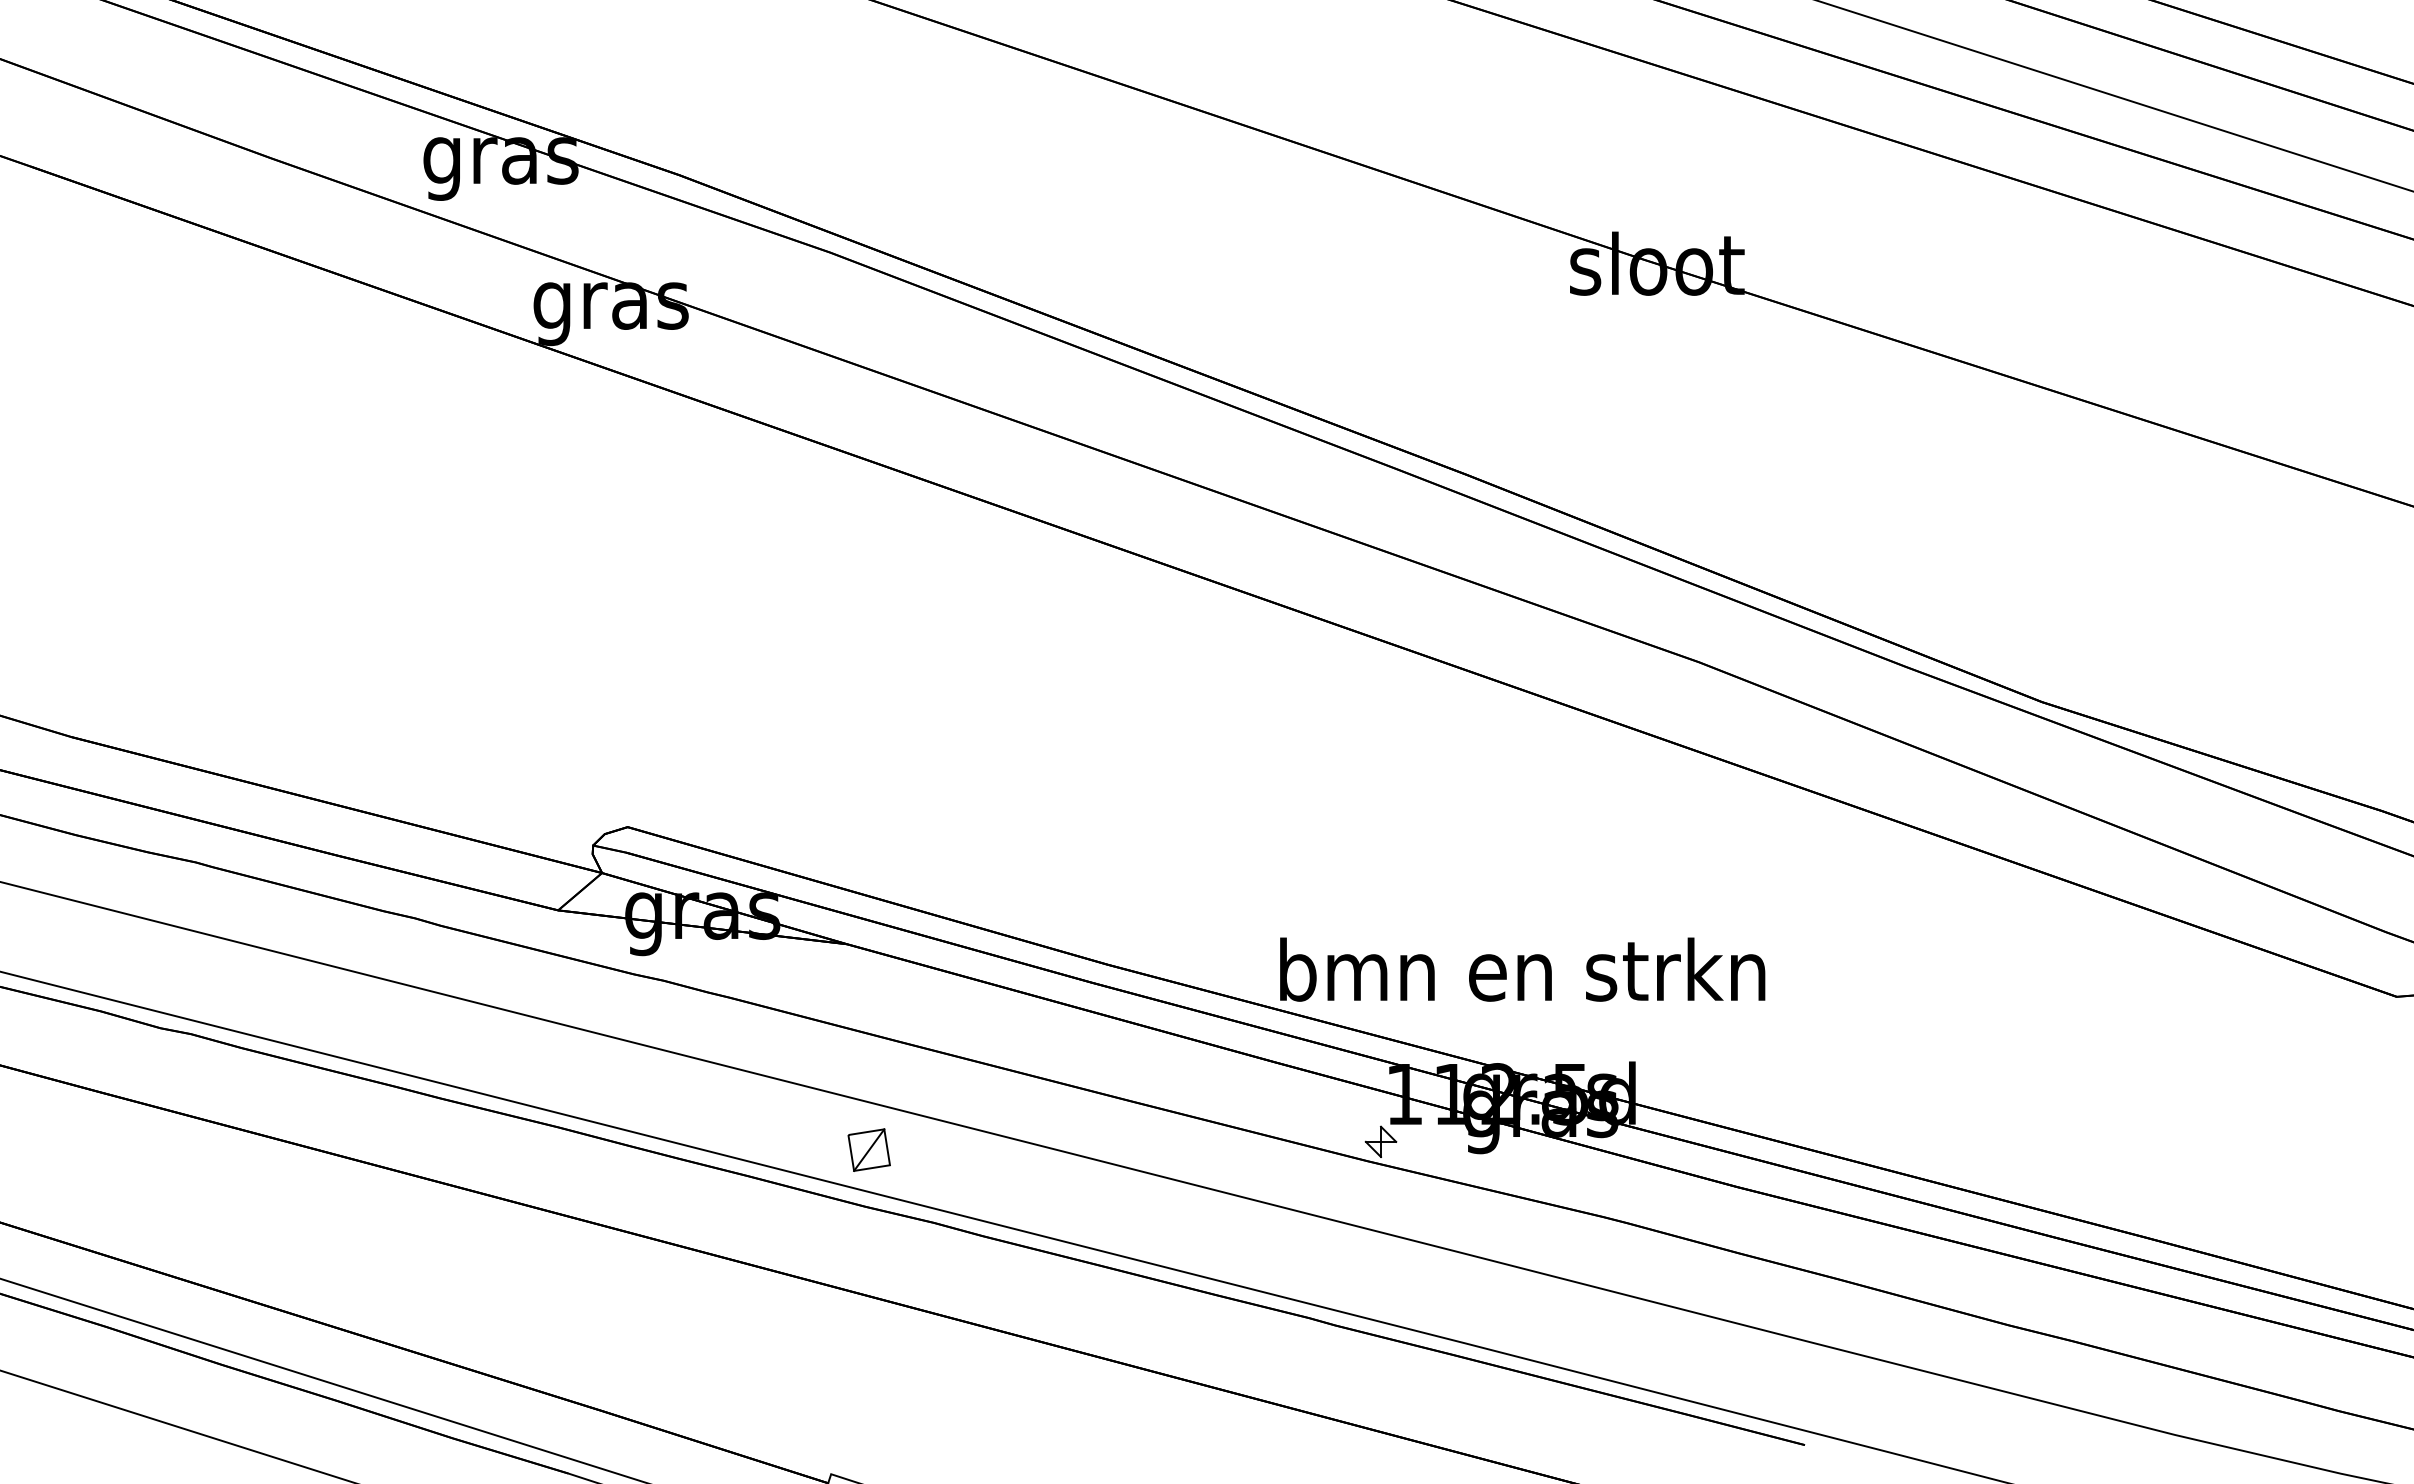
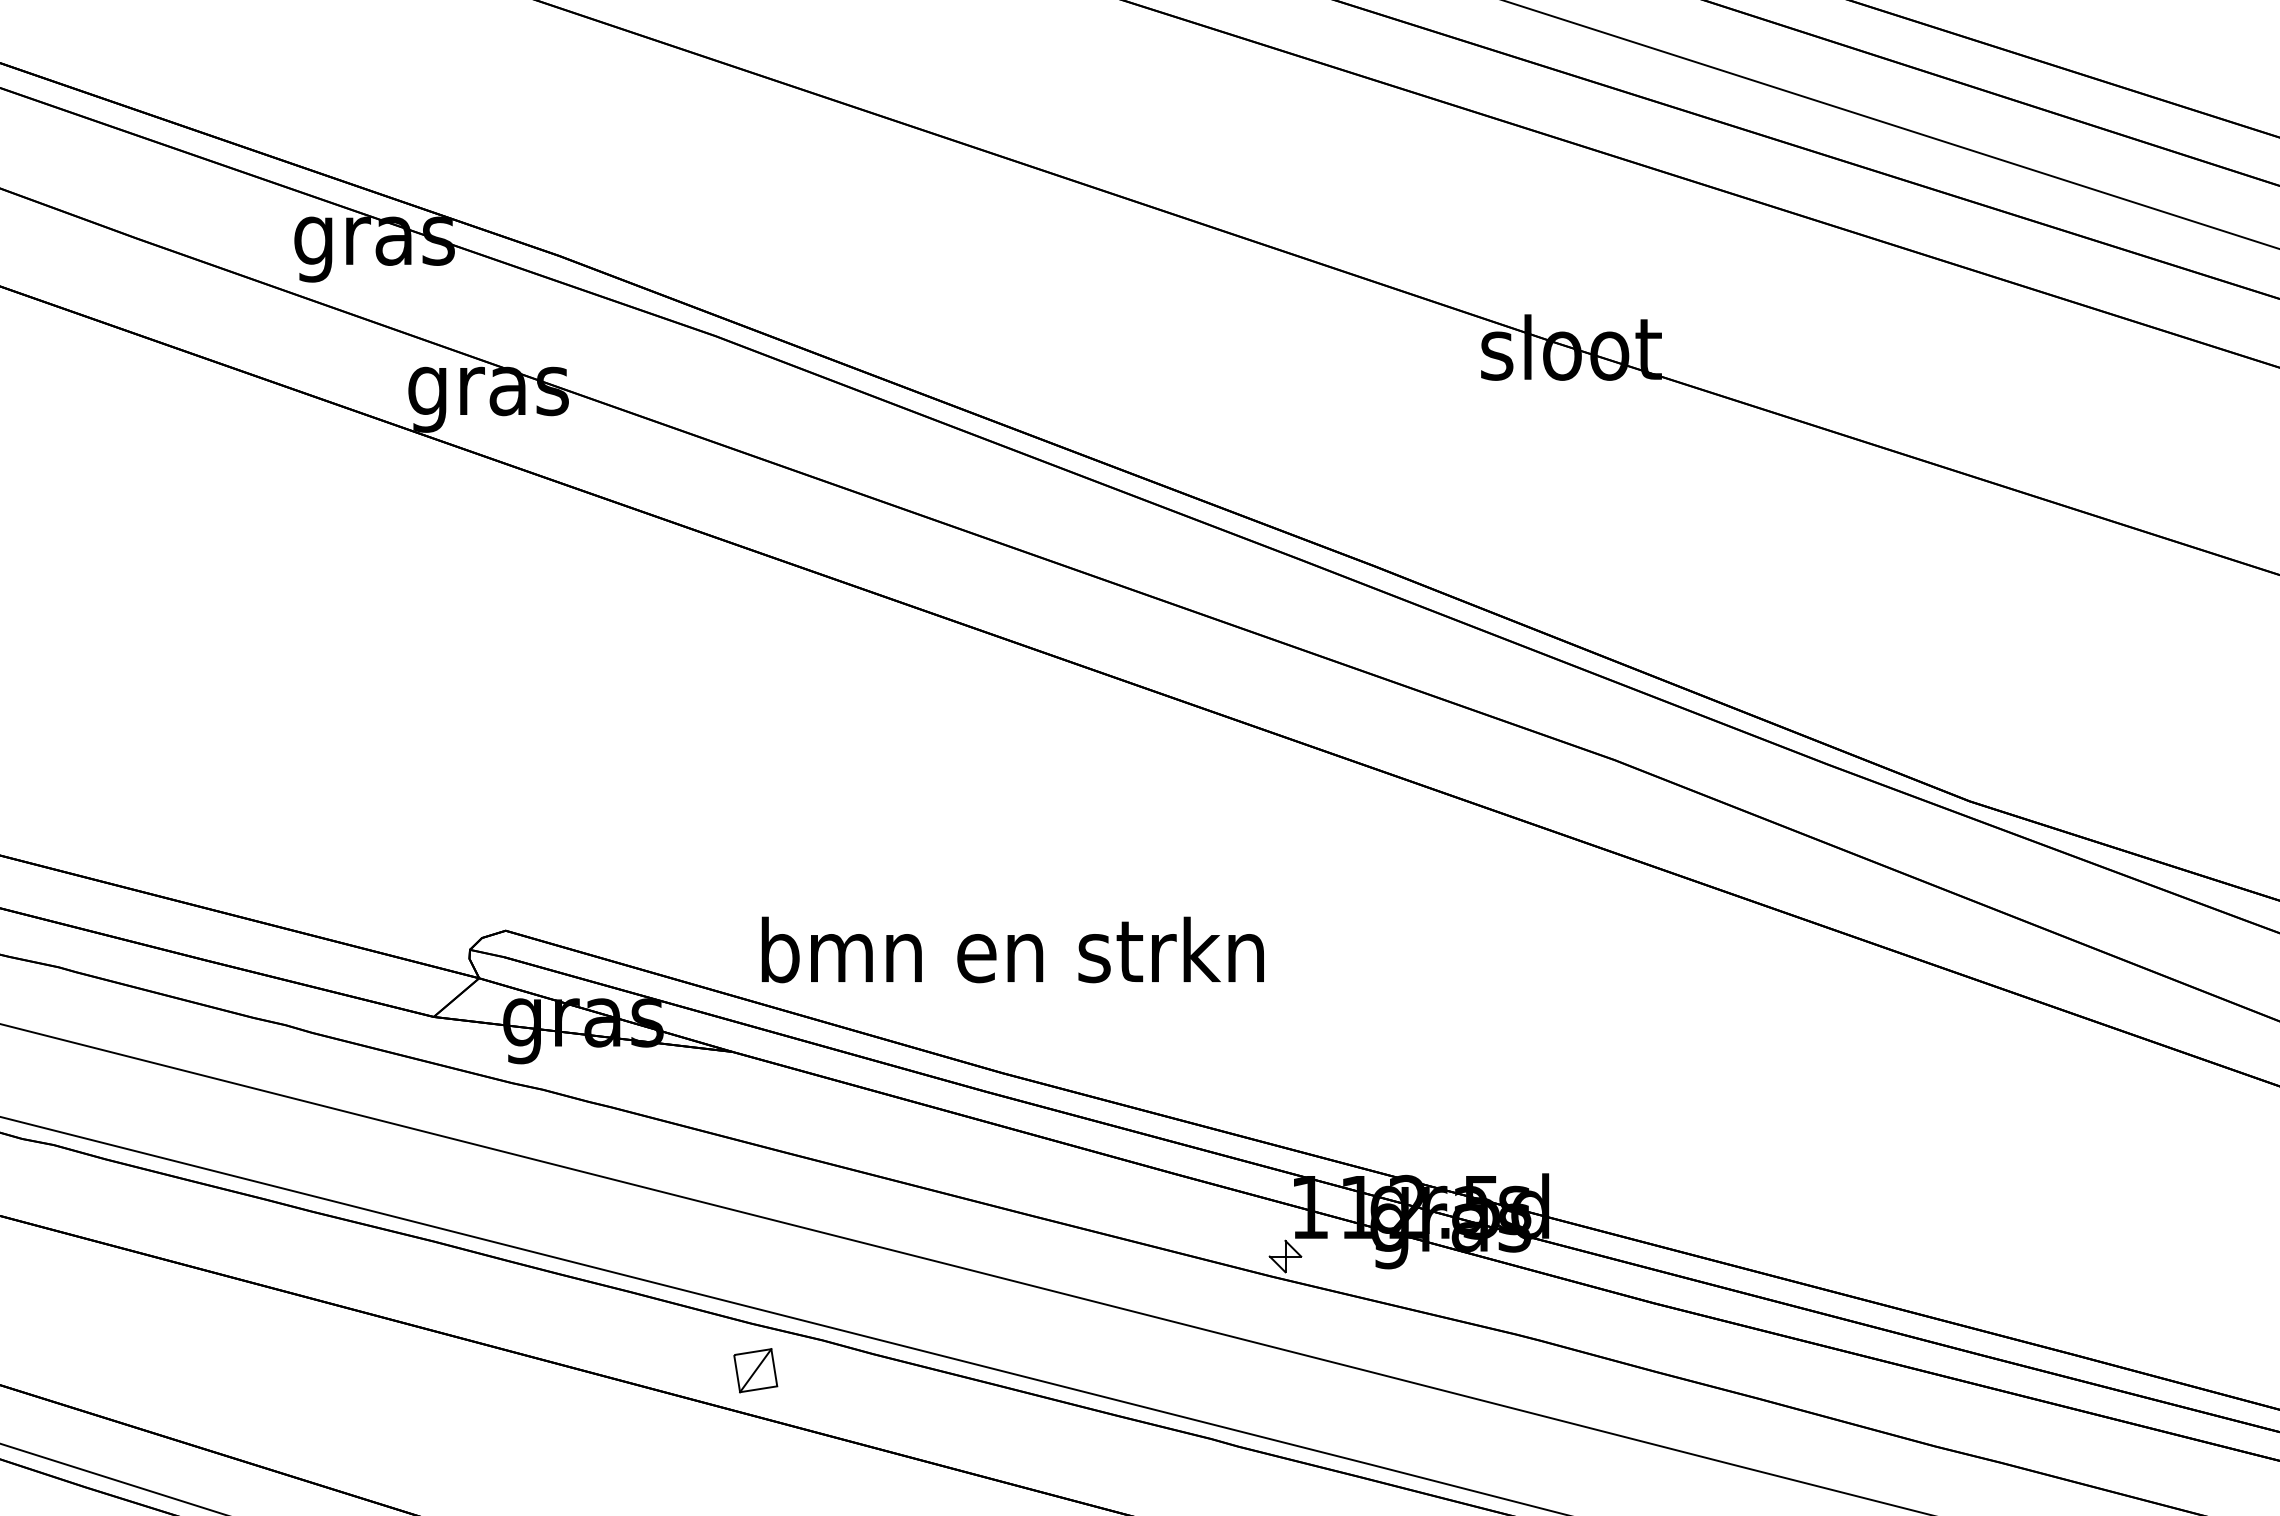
text: (1522, 969) -> (1012, 949), moved
part: (868, 1149) -> (754, 1370), moved

